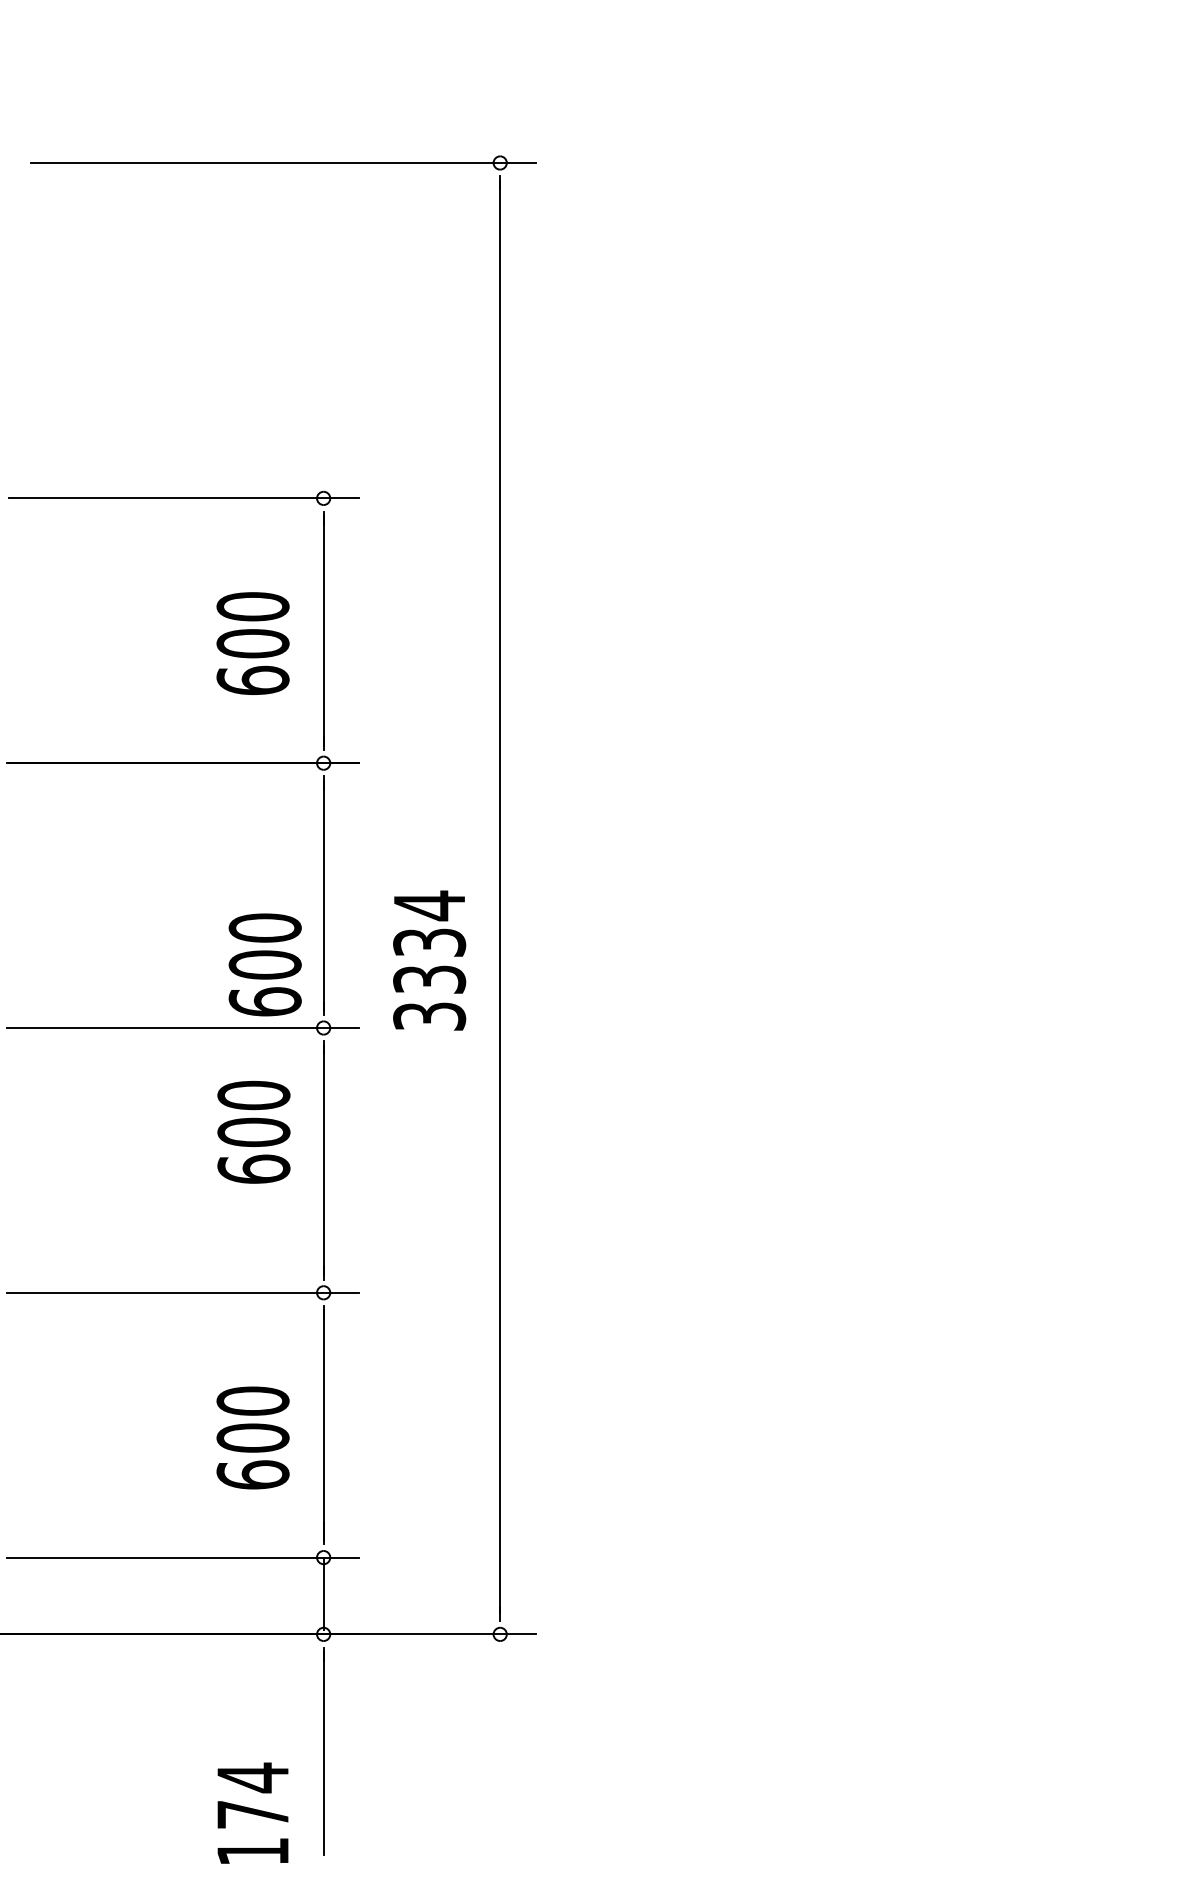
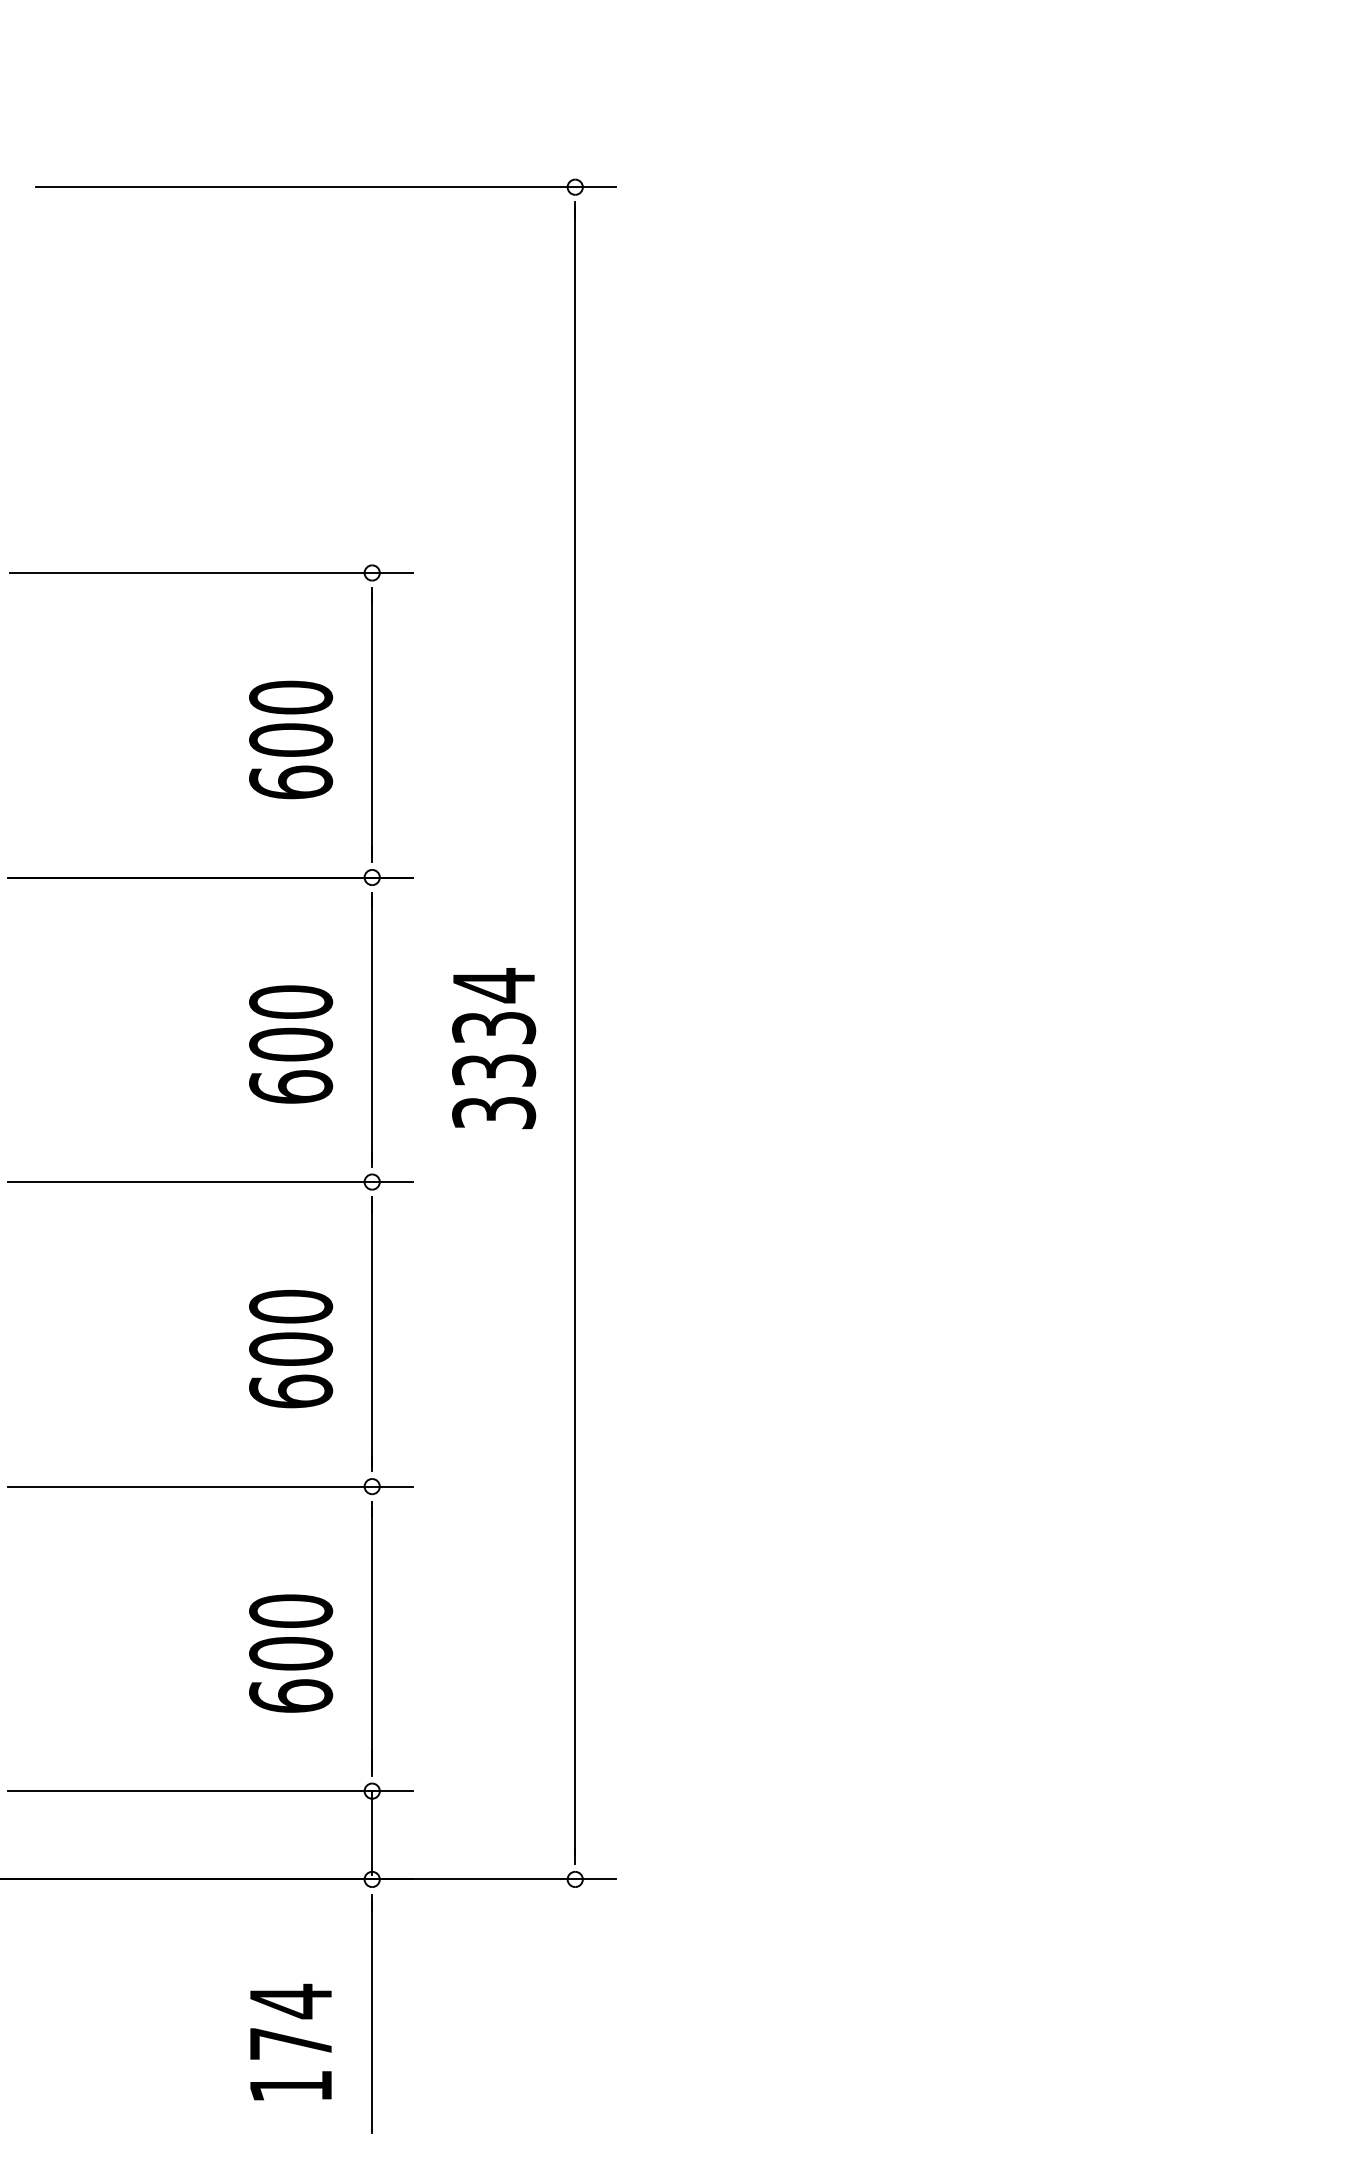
text: (429, 960) -> (494, 1048), moved
text: (265, 964) -> (291, 1044), moved
text: (254, 1132) -> (291, 1349), moved
text: (252, 1812) -> (290, 2041), moved

